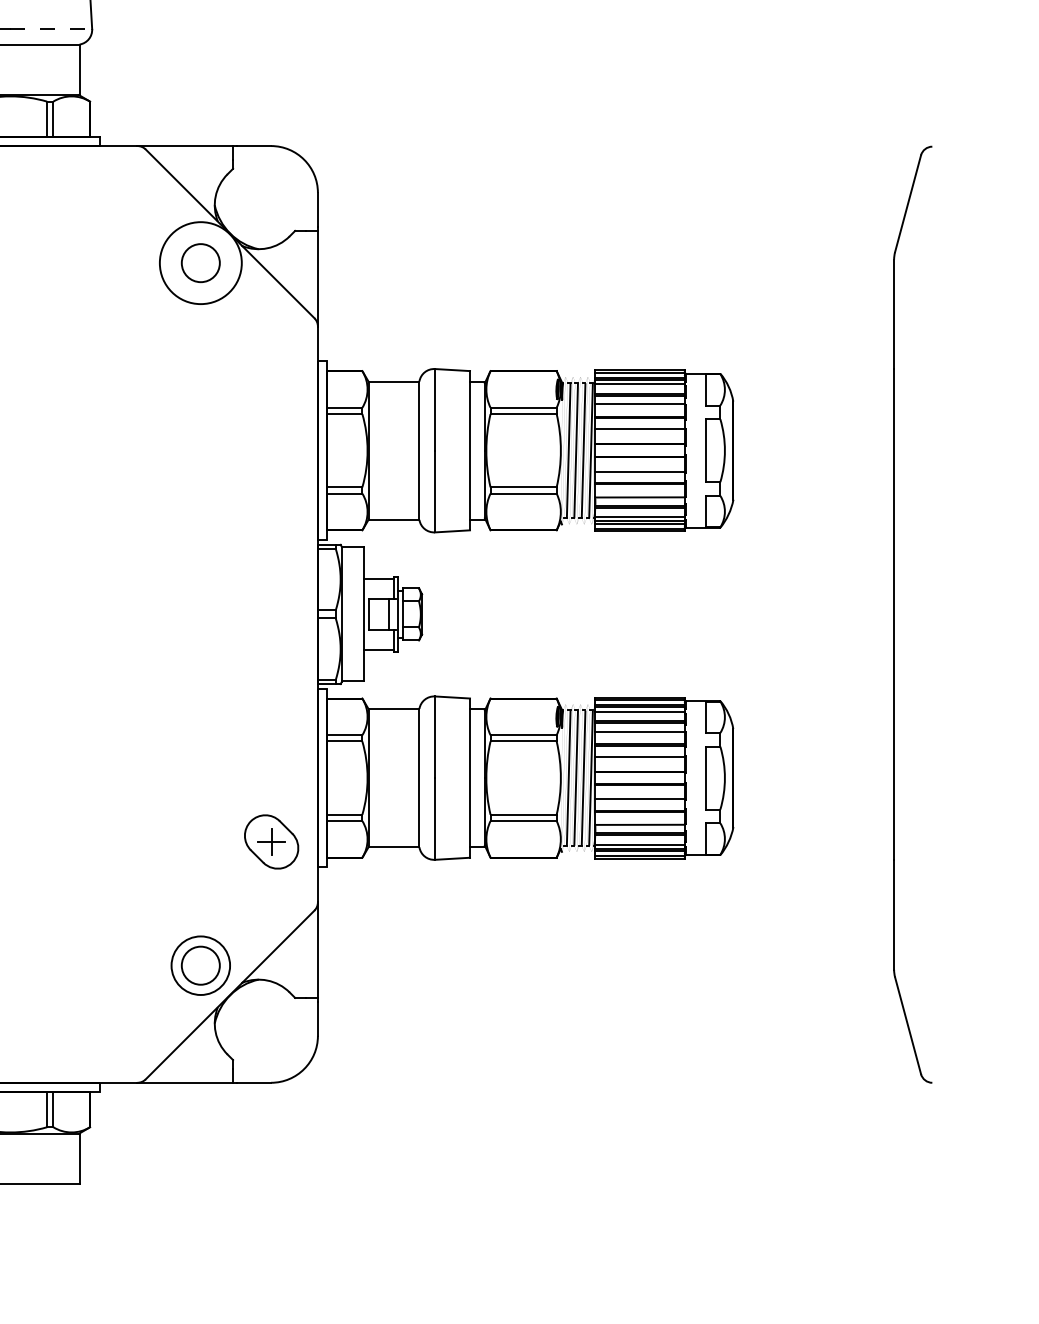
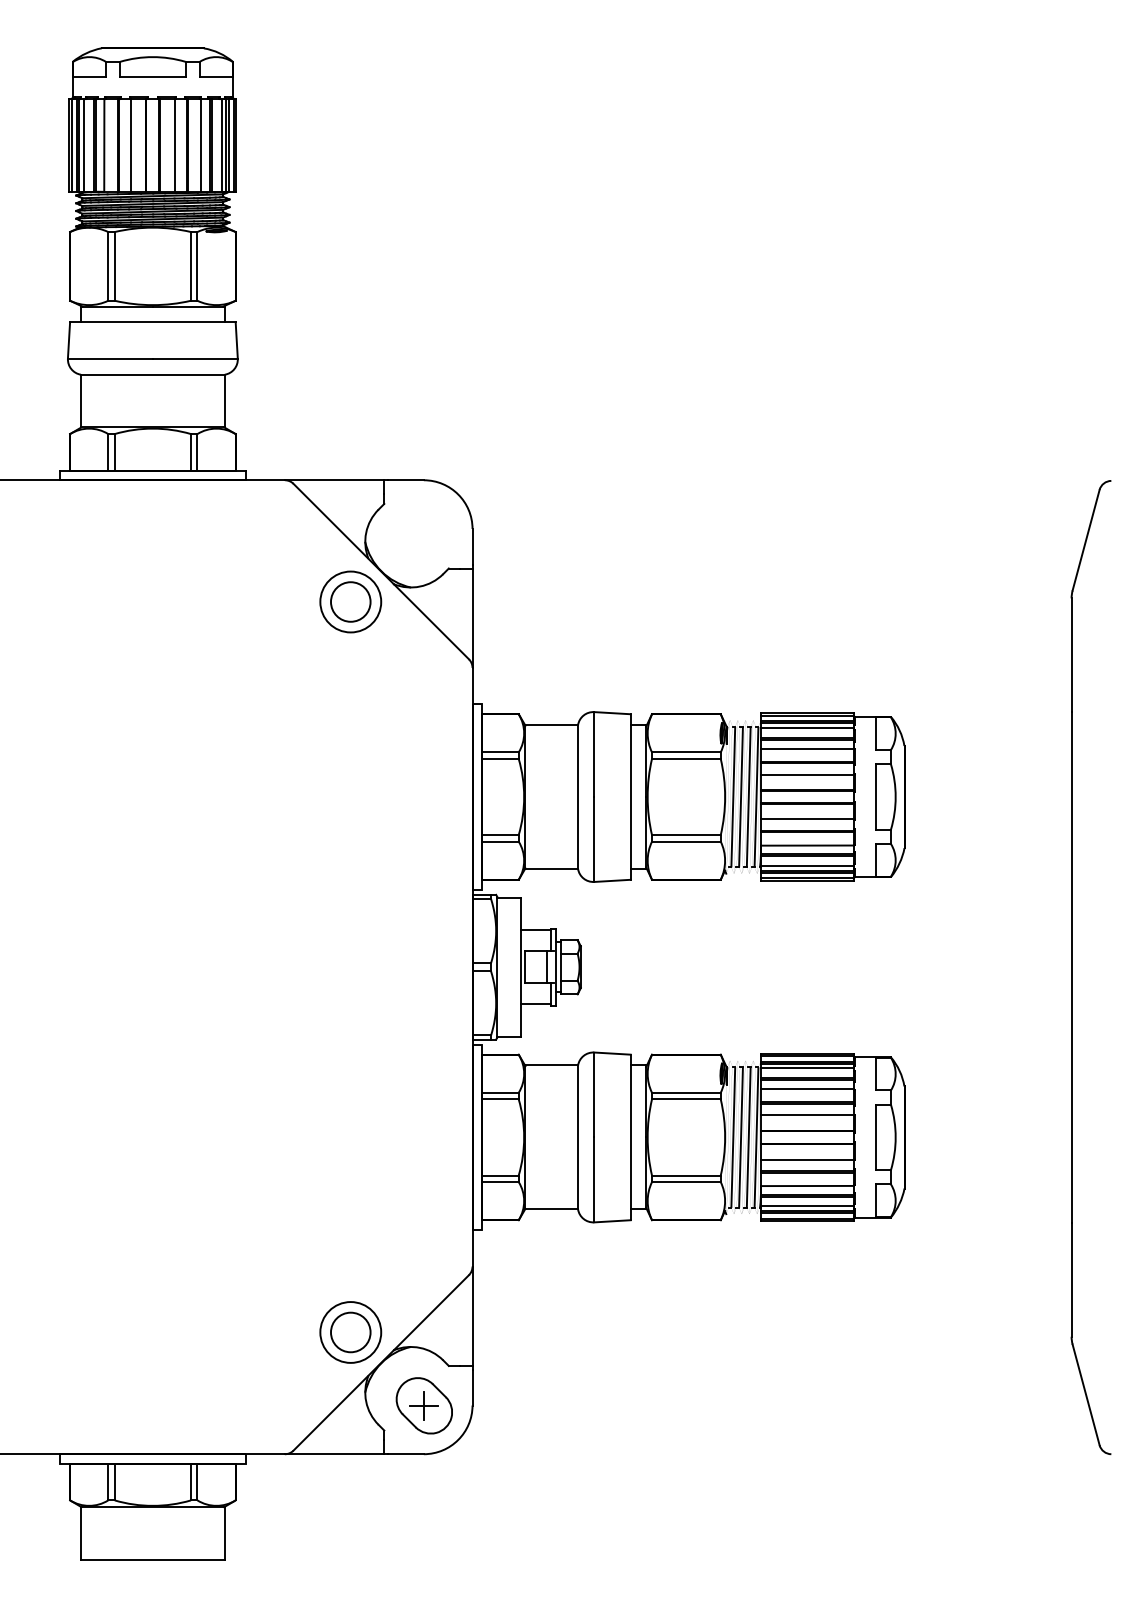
line: (51, 28) -> (195, 358), dashed -> solid
circle: (200, 262) -> (350, 601), size x0.71
part: (270, 841) -> (423, 1405), moved

